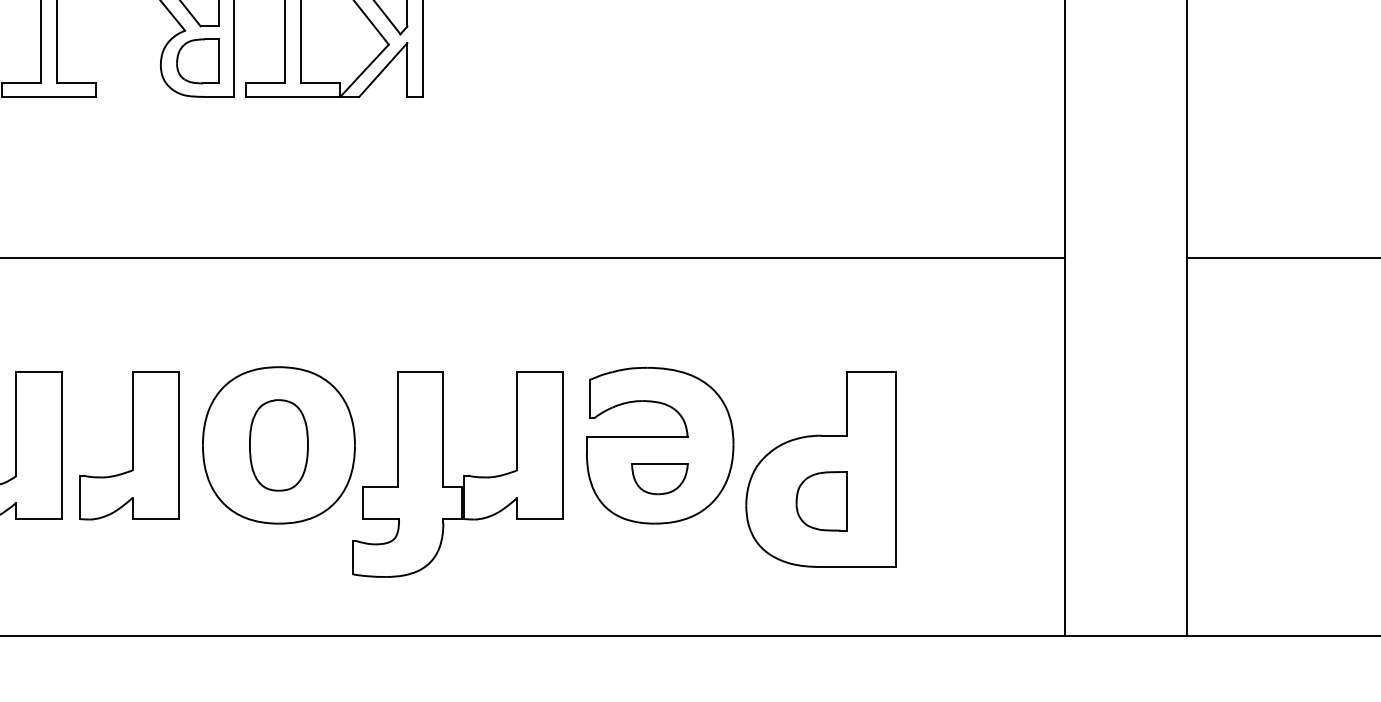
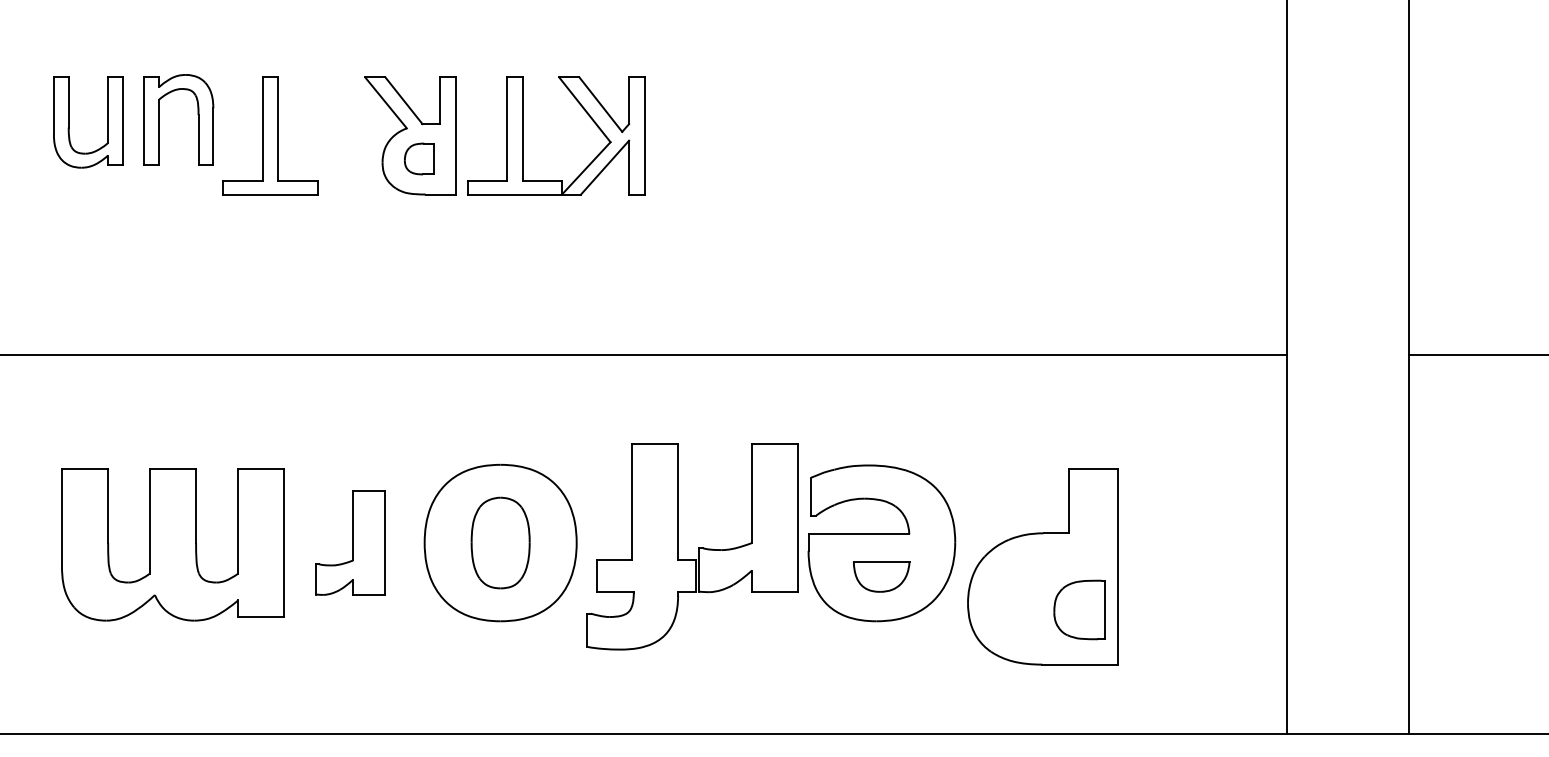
part: (196, 60) -> (418, 158), size x0.7
part: (128, 444) -> (350, 542), size x0.7
part: (463, 474) -> (698, 547), moved
part: (821, 500) -> (1079, 609), moved

